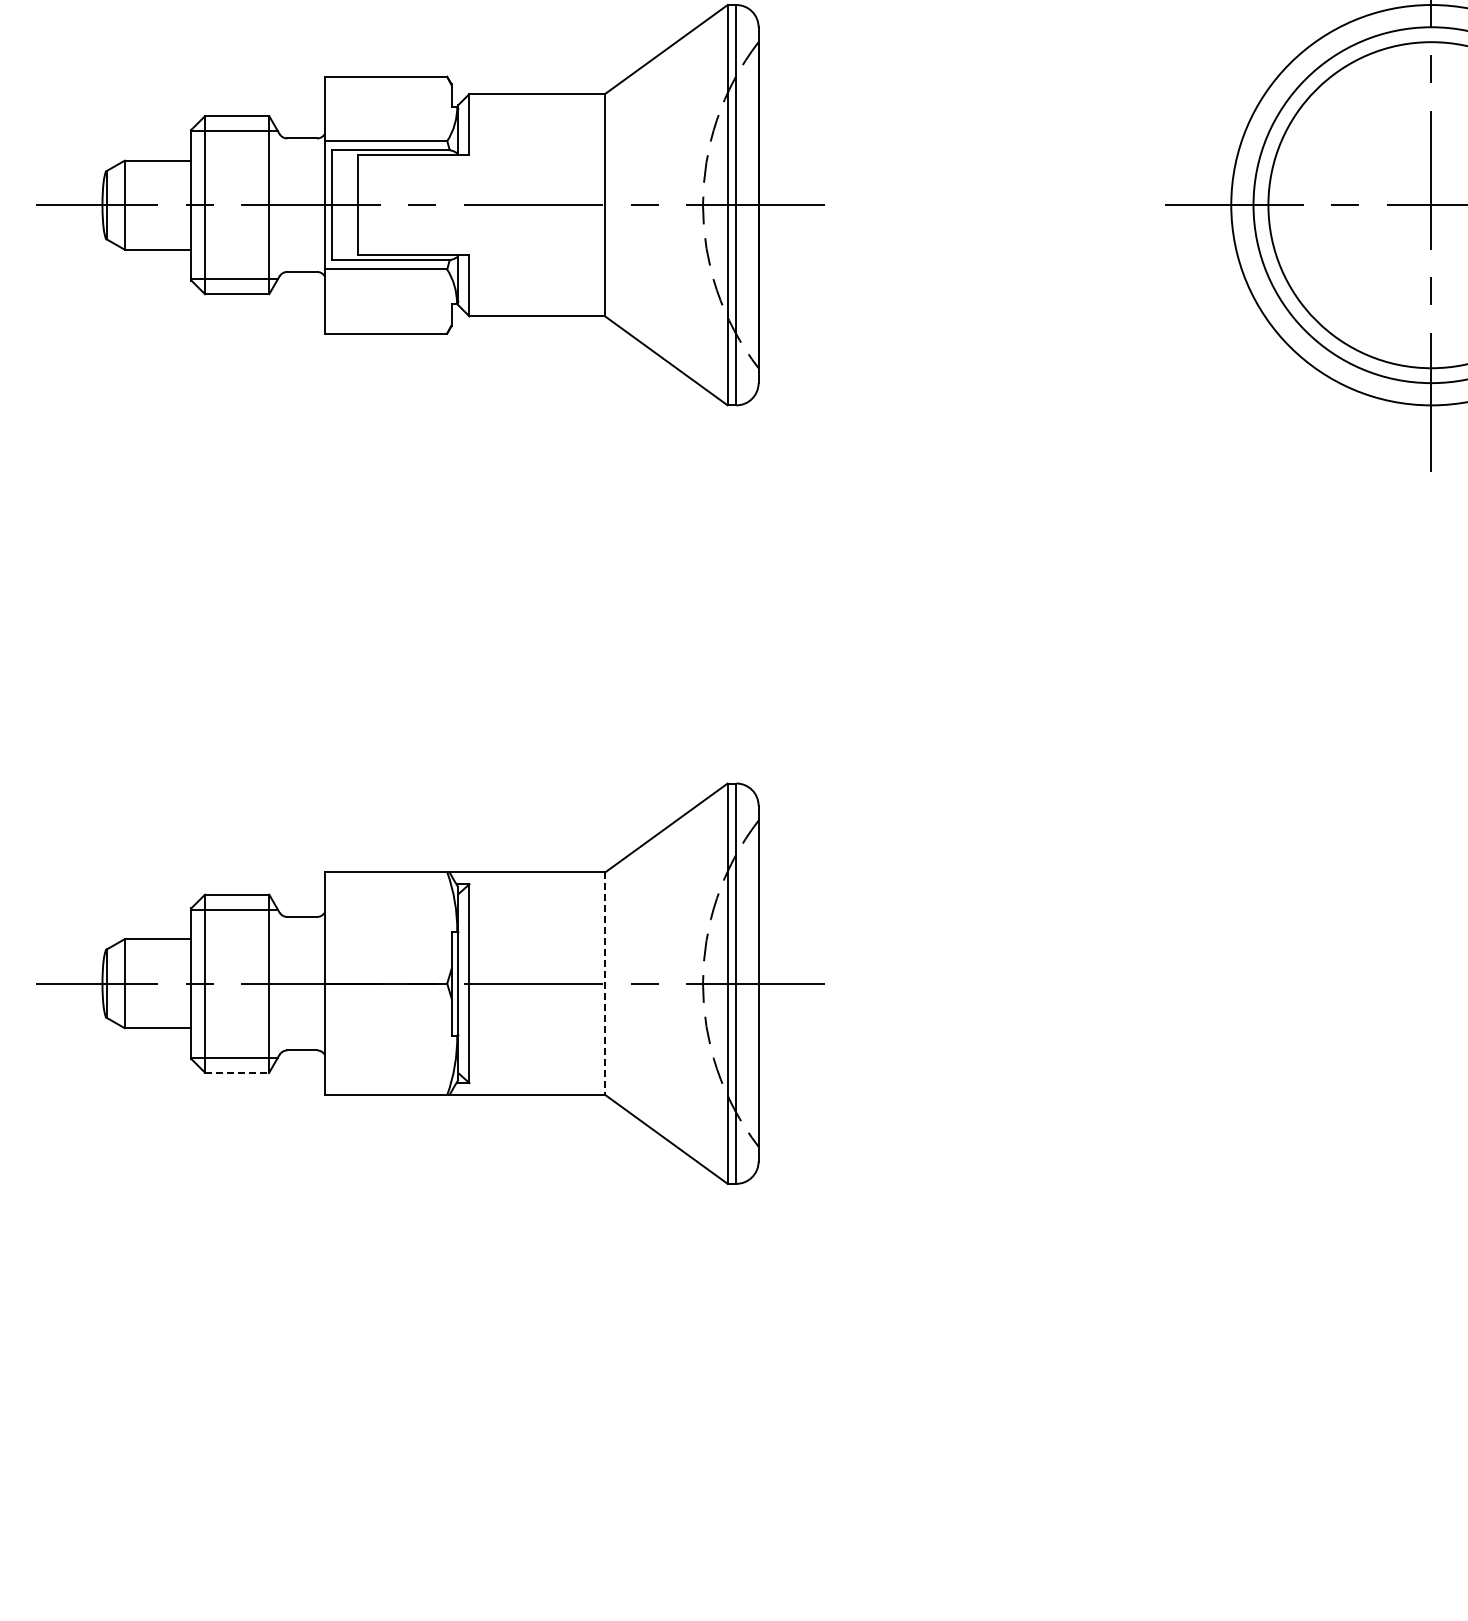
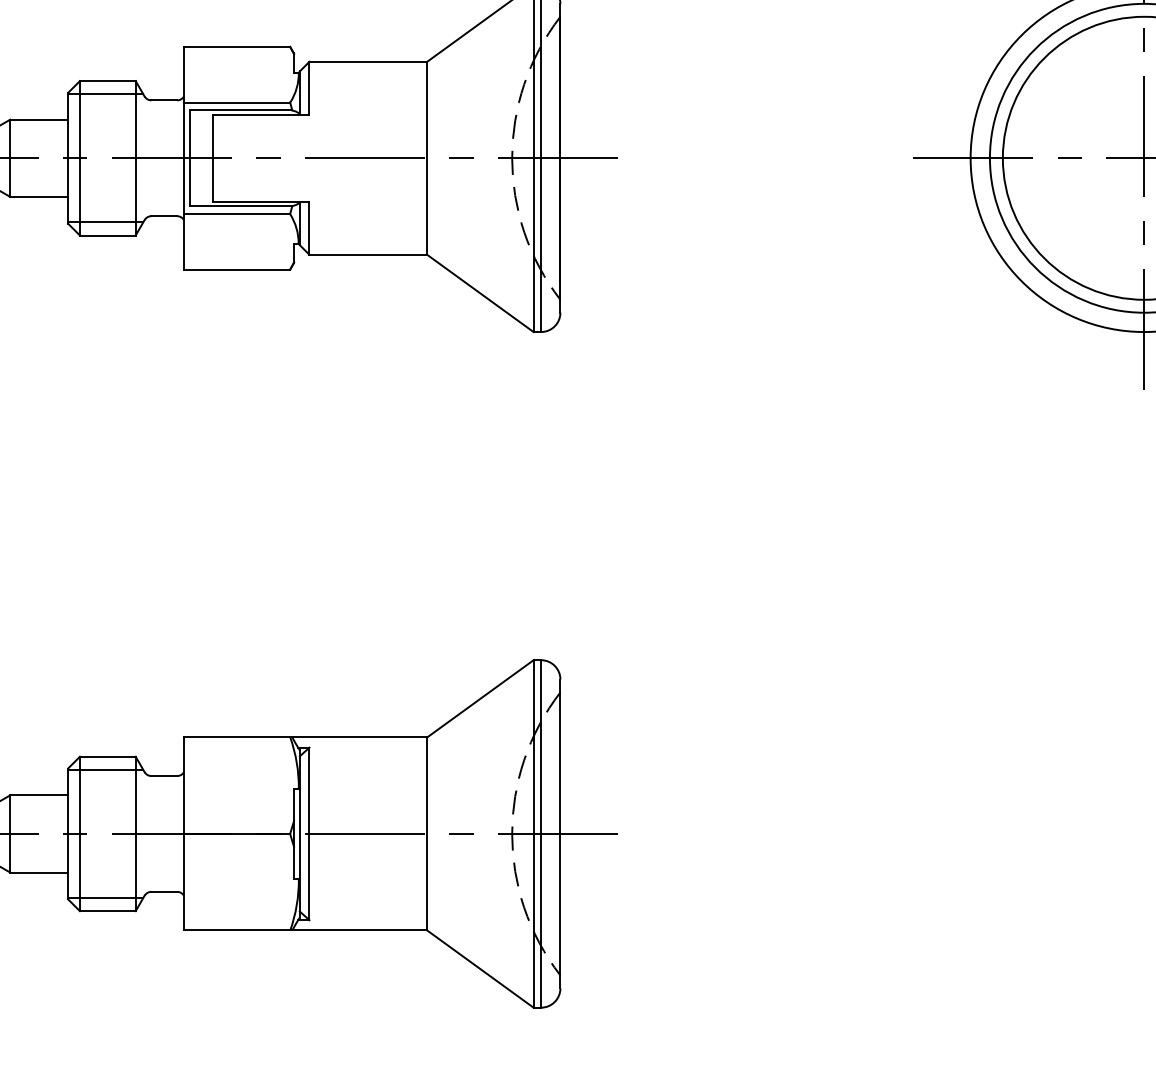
line: (605, 984) -> (427, 834), dashed -> solid
line: (237, 1072) -> (108, 911), dashed -> solid

